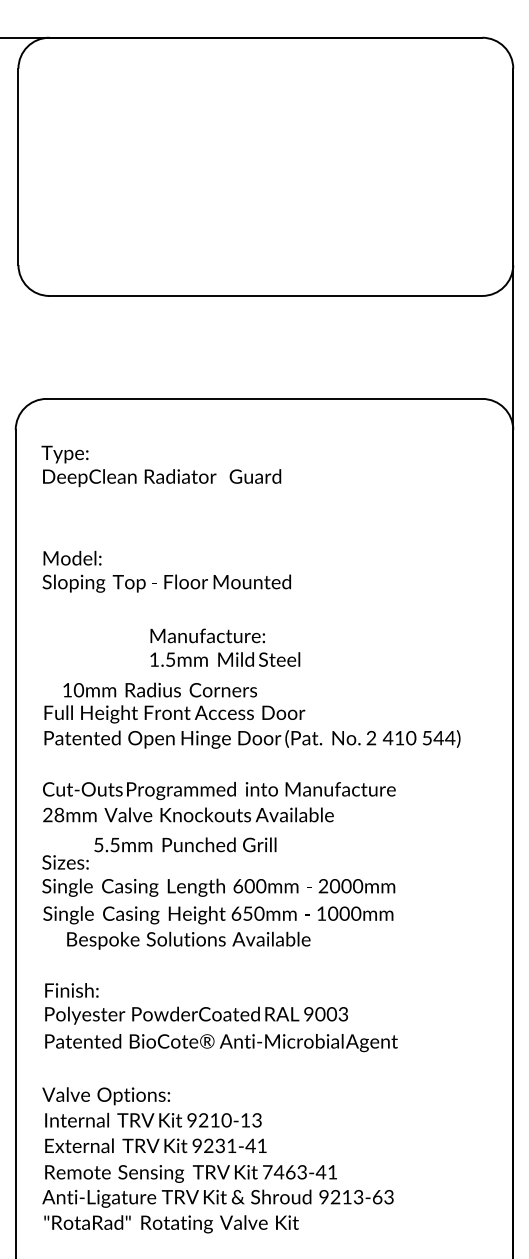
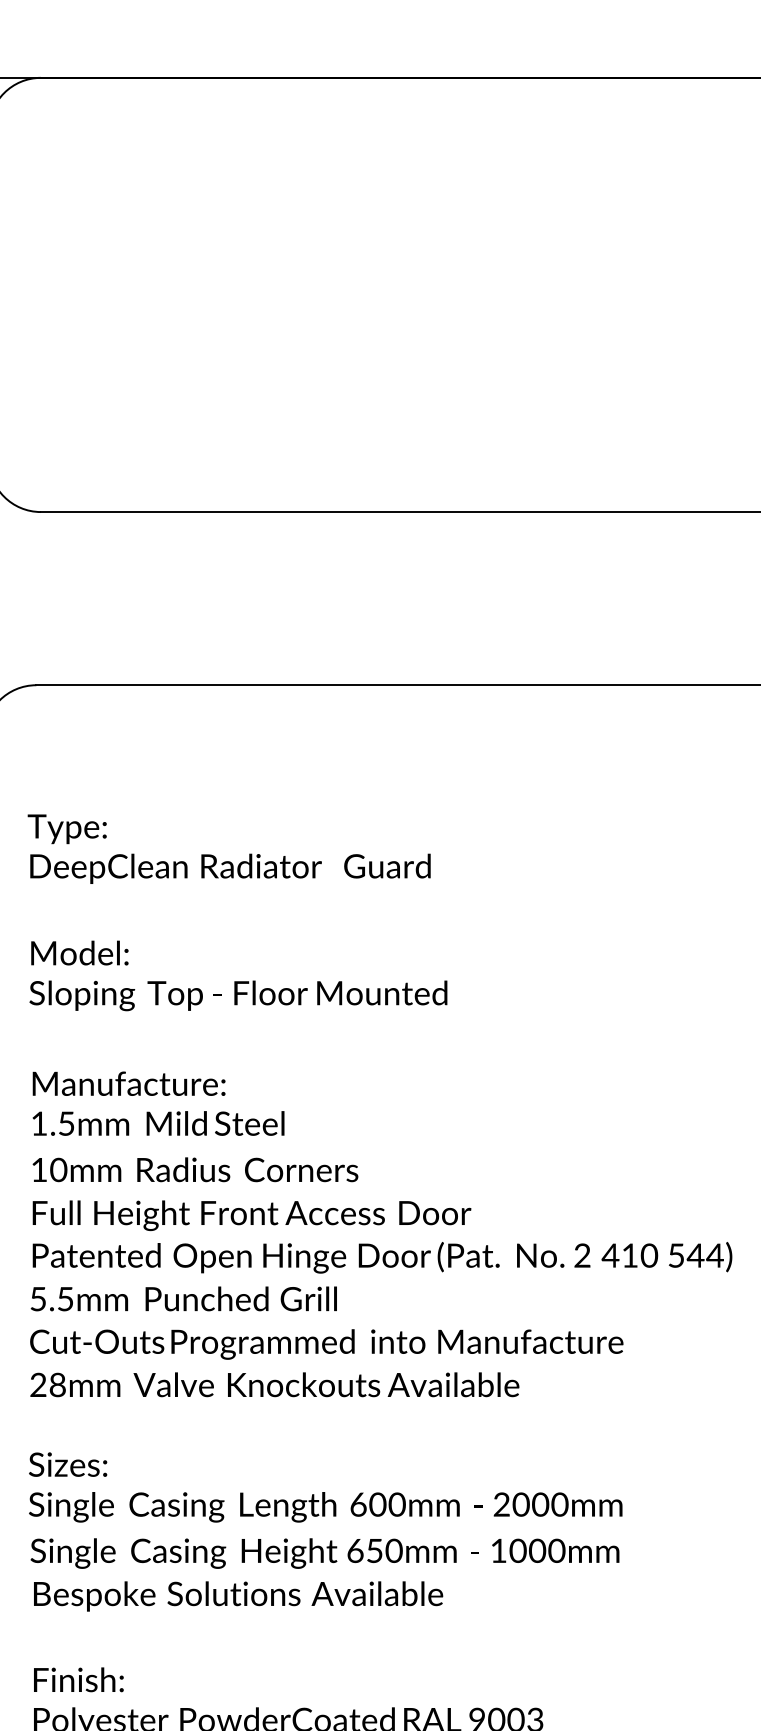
text: (161, 466) -> (229, 849), moved
text: (225, 647) -> (158, 1103), moved
text: (159, 689) -> (194, 1168), moved
text: (185, 844) -> (184, 1298), moved
text: (188, 940) -> (237, 1595), moved

